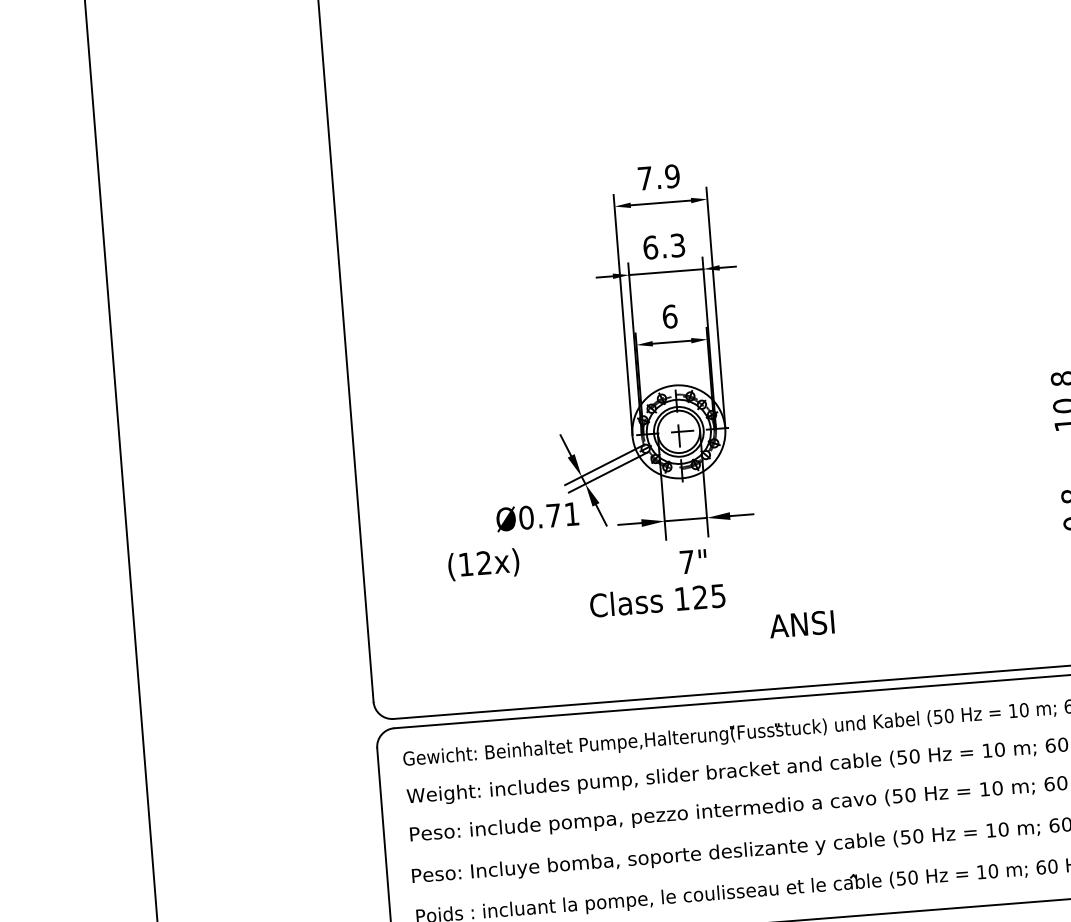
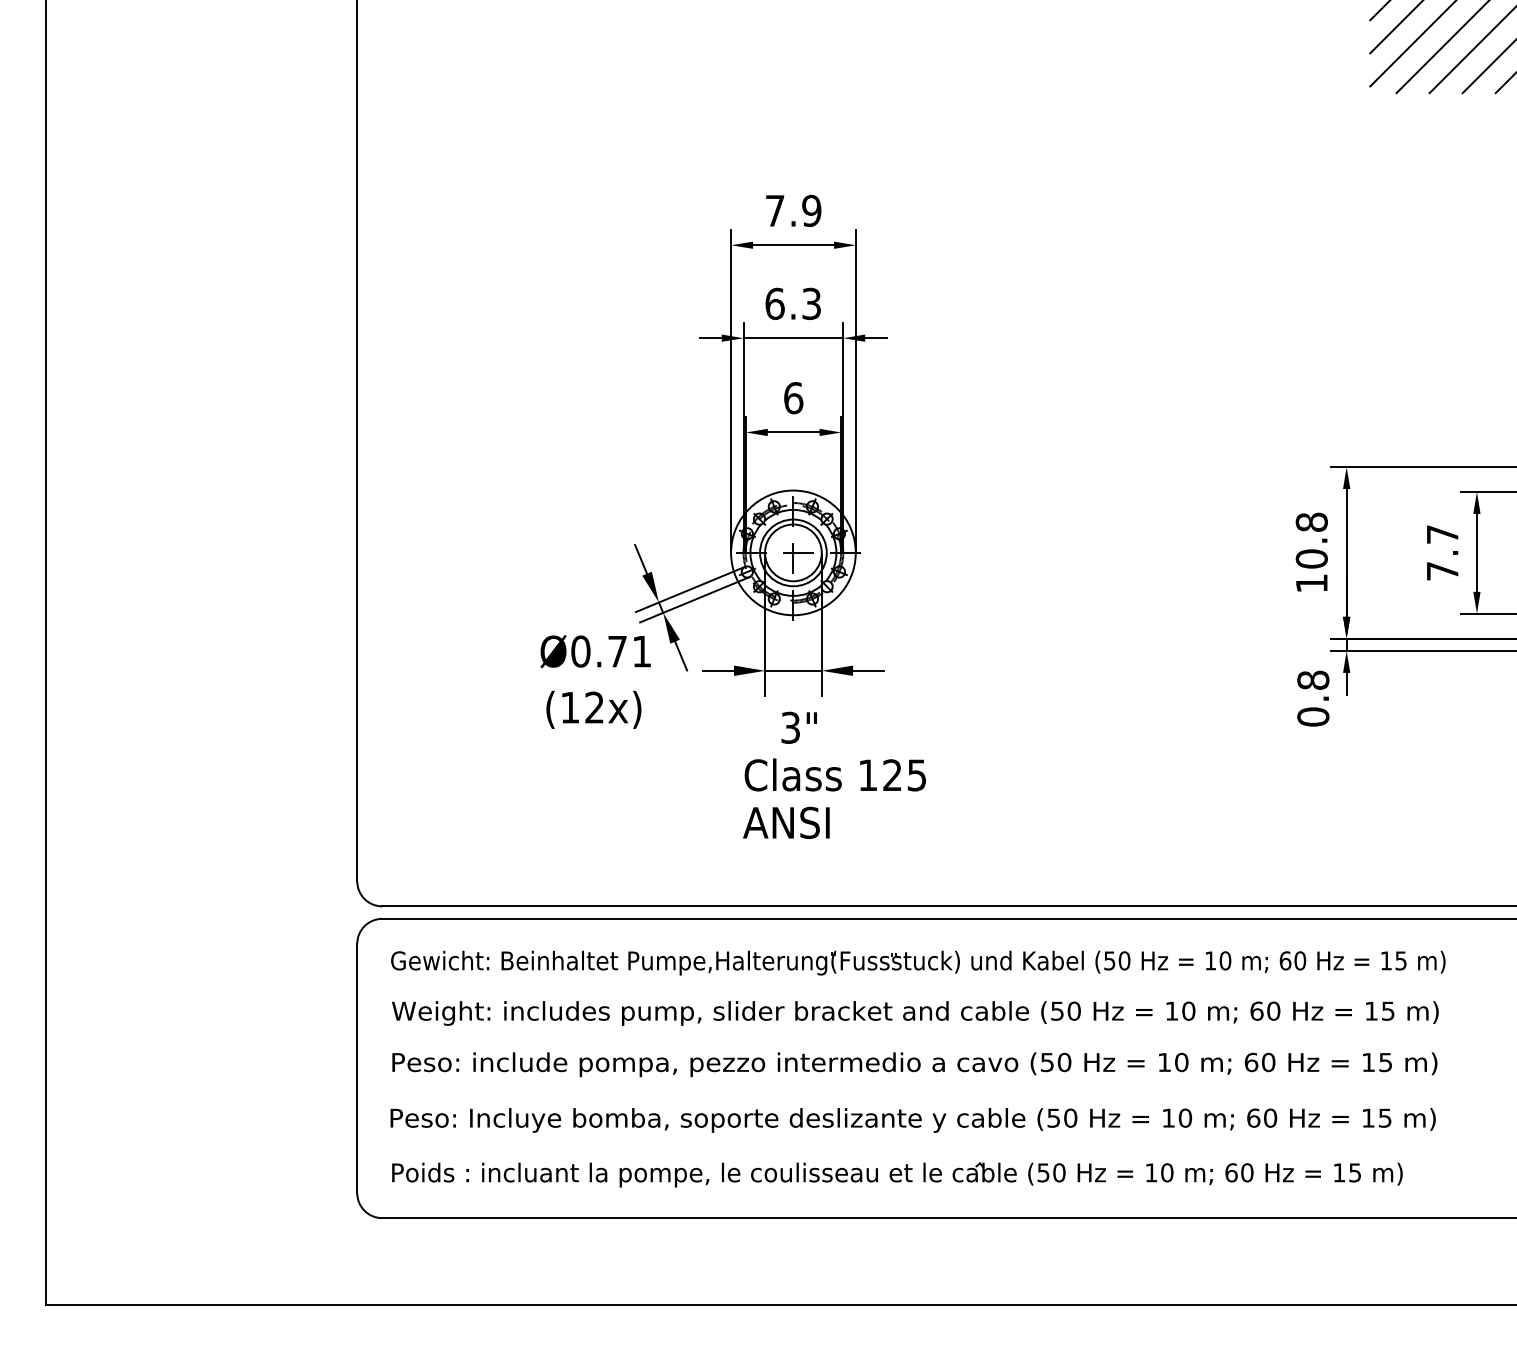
text: (686, 561) -> (790, 727), 7" -> 3"
text: (483, 564) -> (593, 709), moved
text: (656, 600) -> (834, 774), moved
text: (801, 624) -> (786, 822), moved

